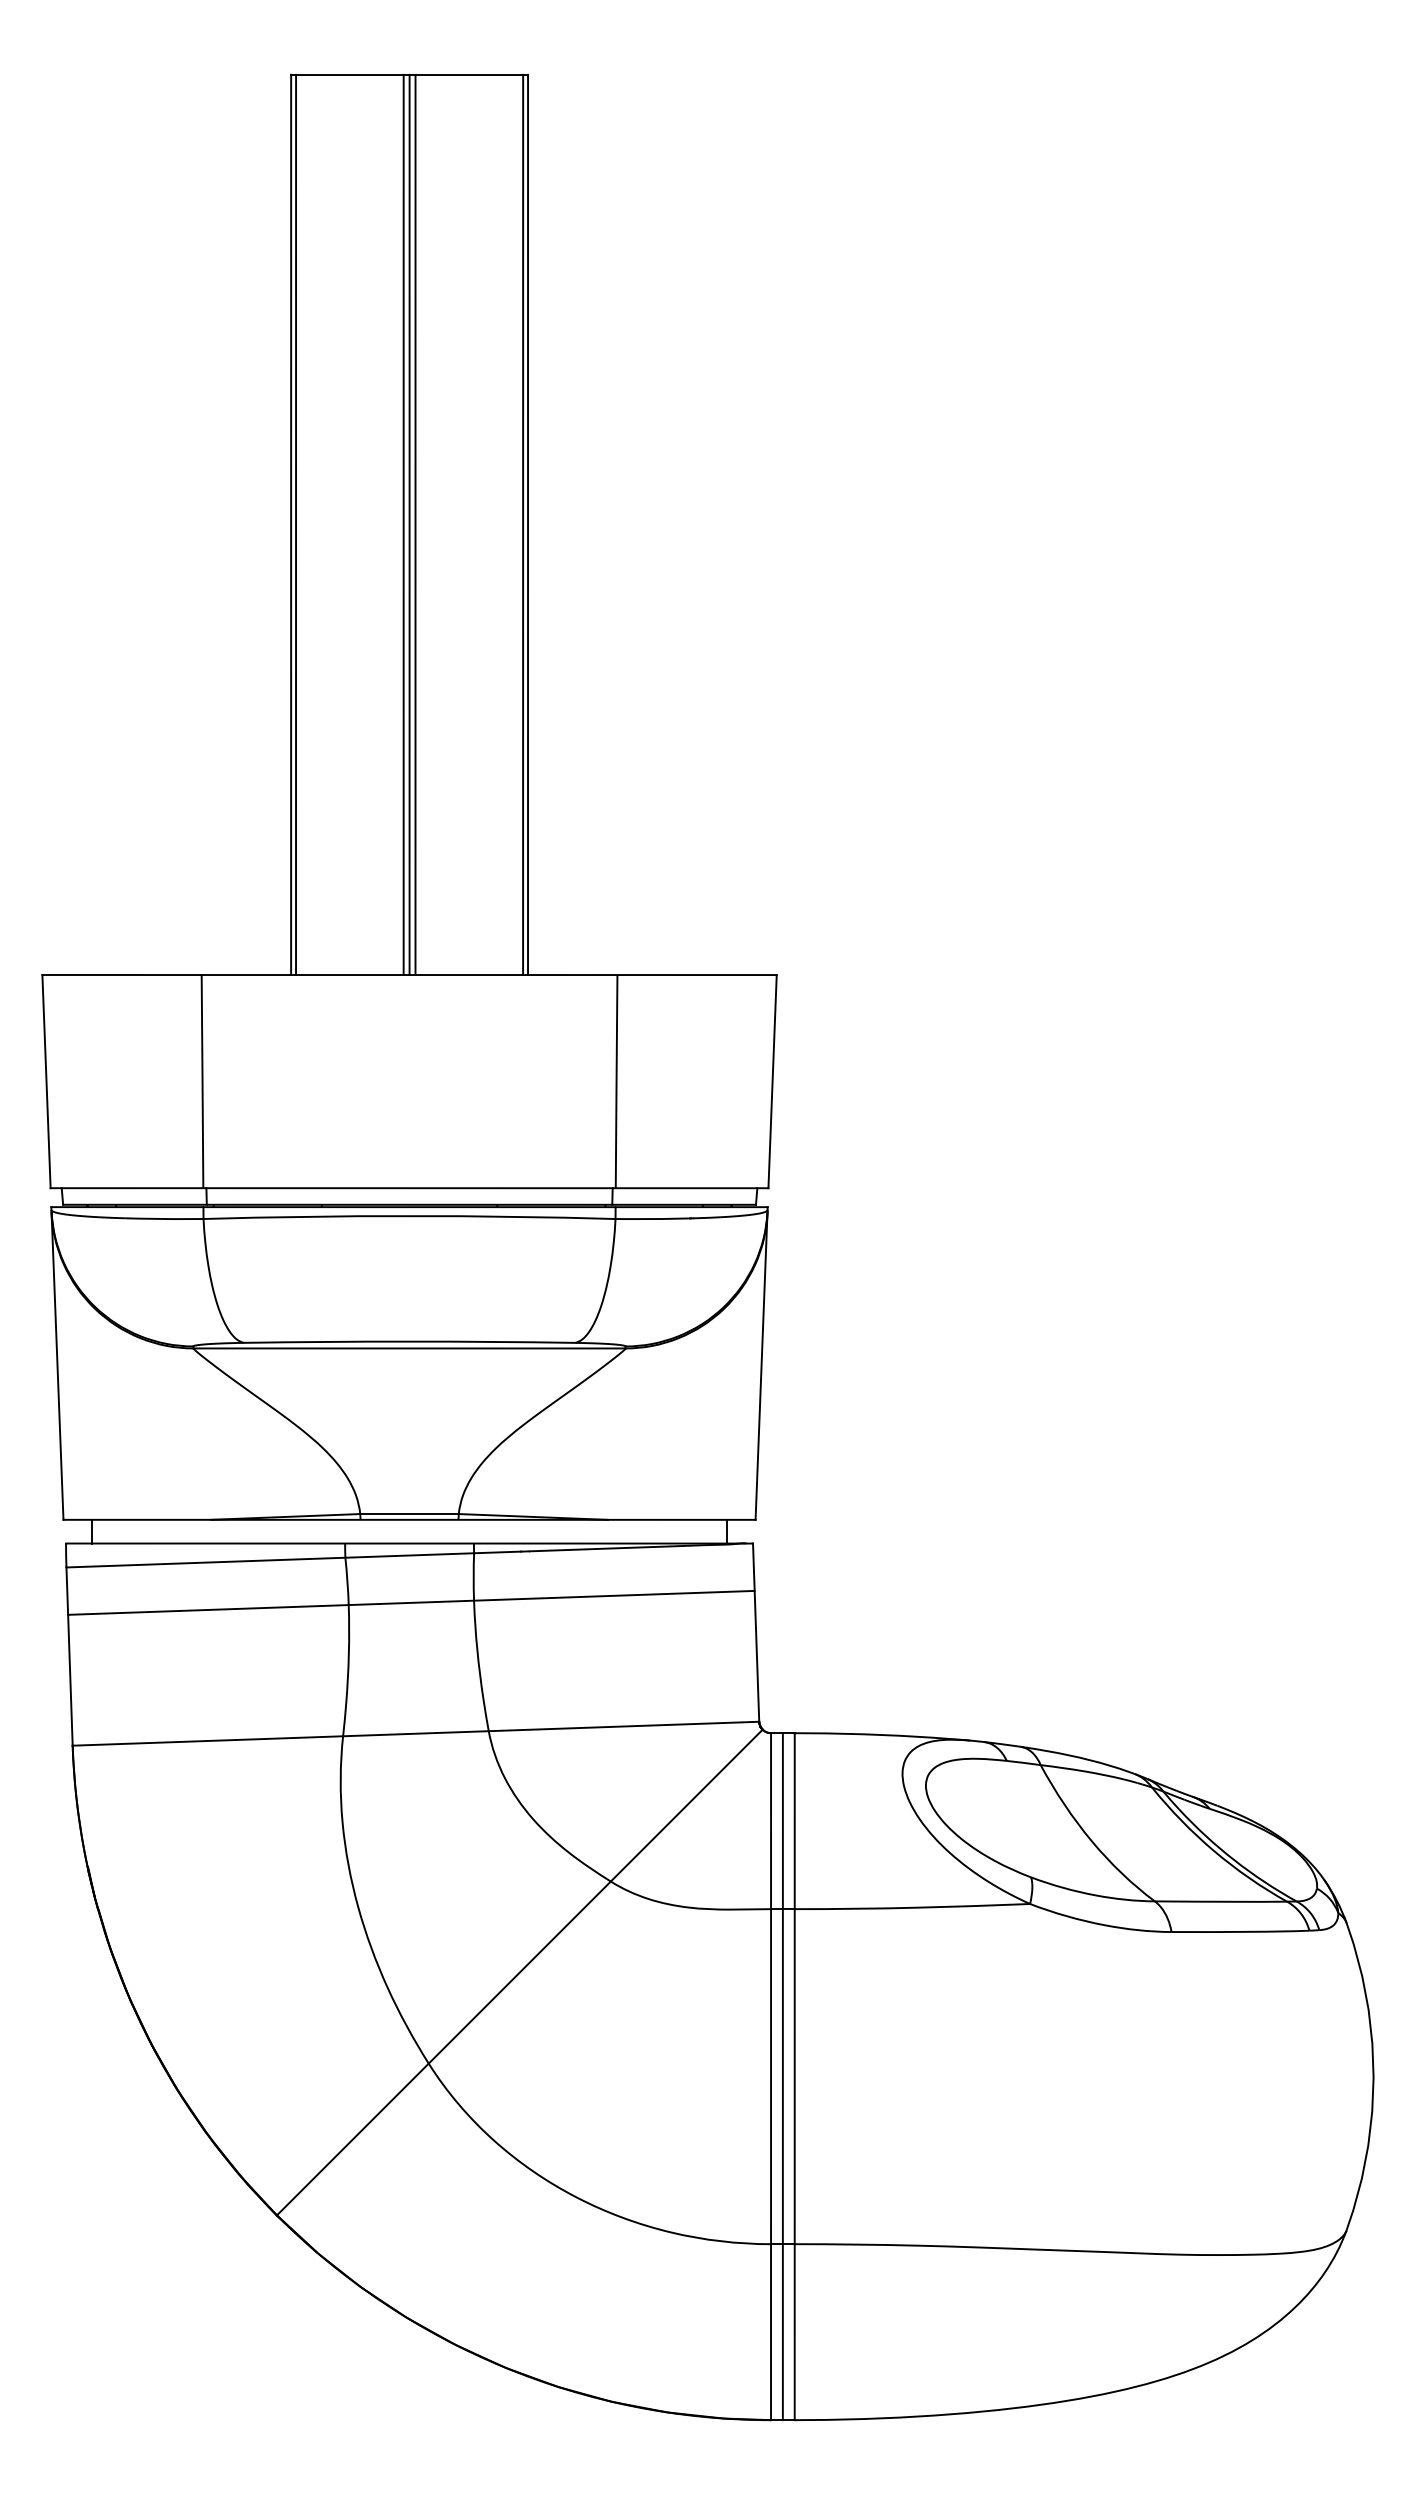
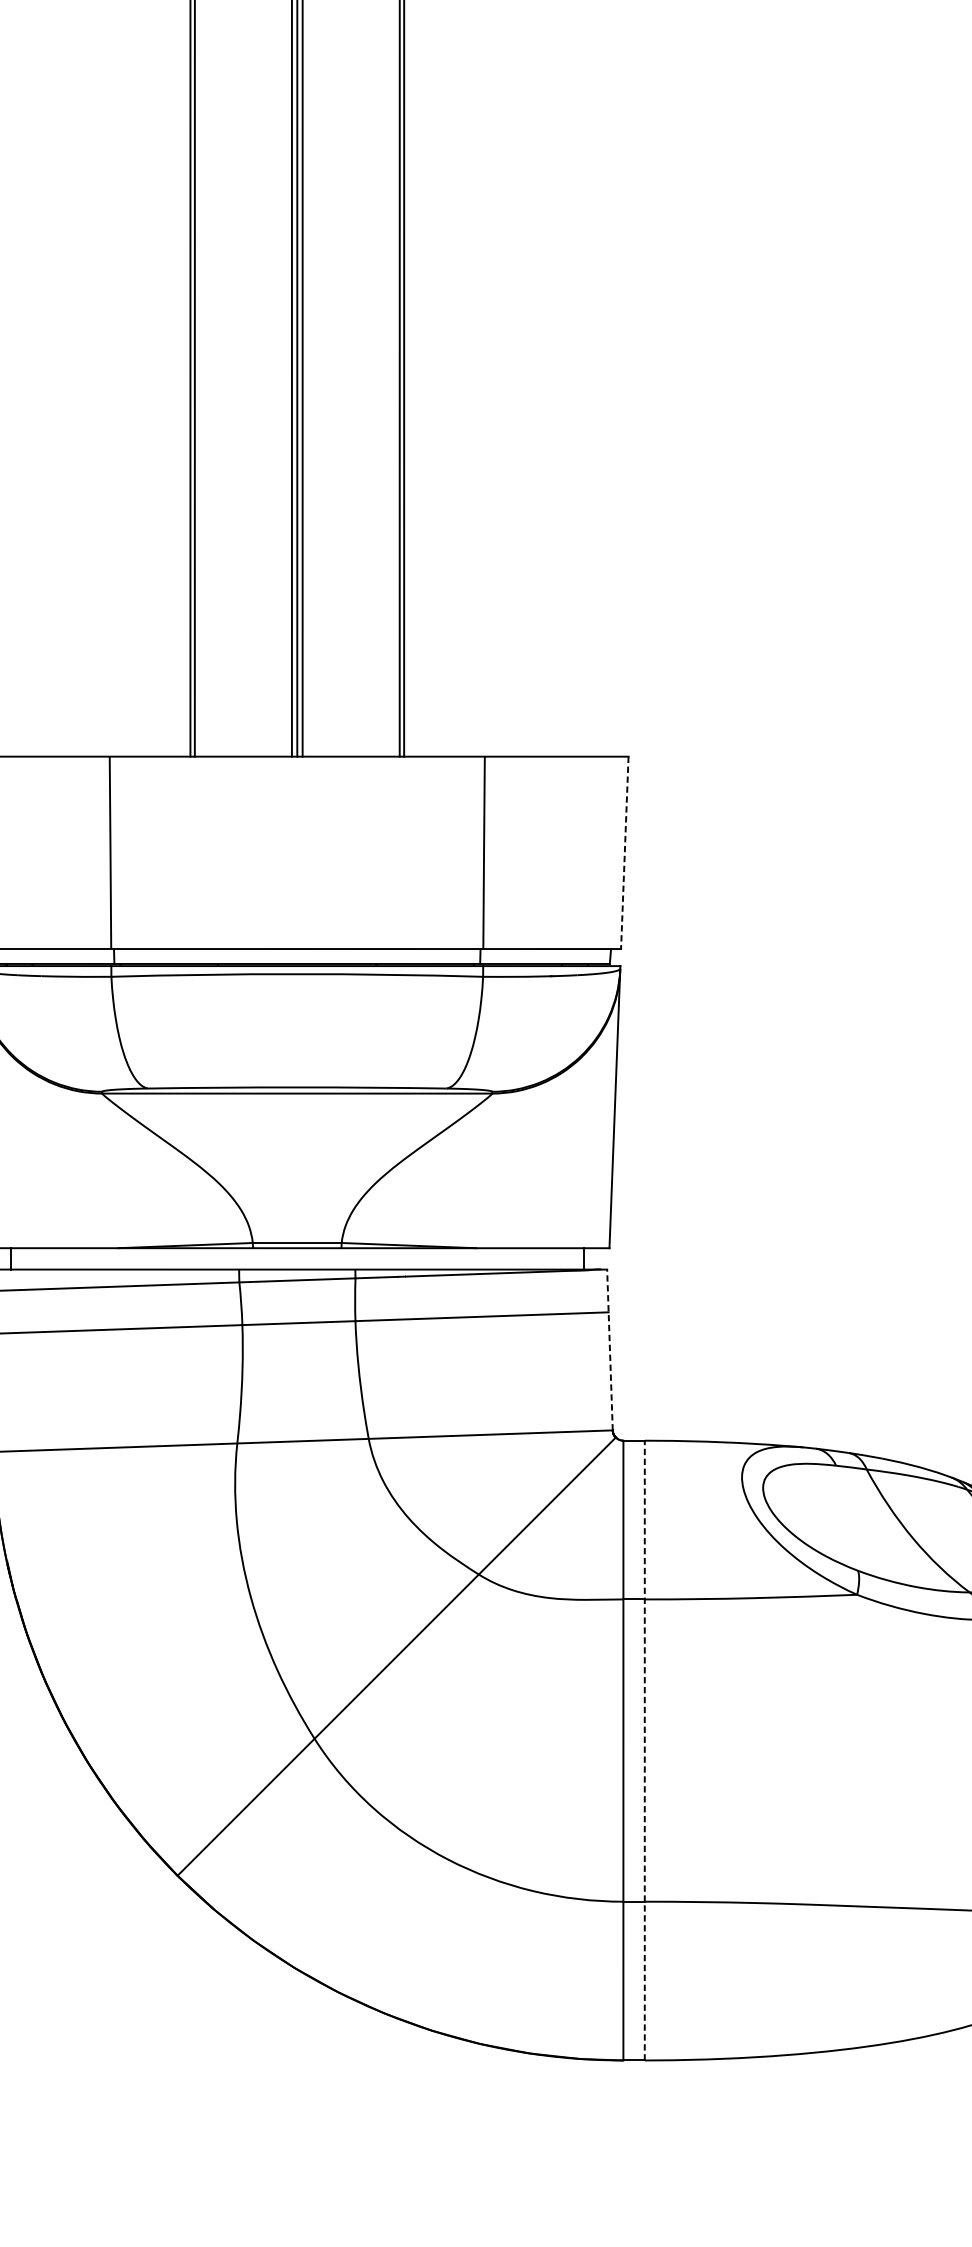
line: (772, 1081) -> (624, 852), solid -> dashed
line: (756, 1632) -> (610, 1349), solid -> dashed
line: (782, 2076) -> (633, 1750), removed
line: (794, 2076) -> (644, 1750), solid -> dashed

